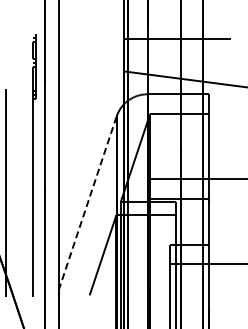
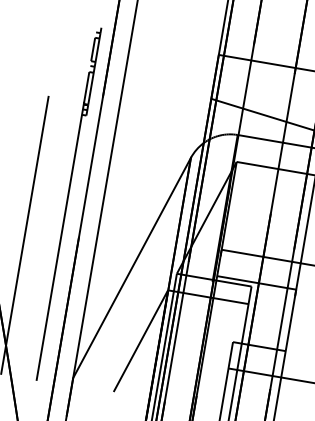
line: (87, 203) -> (131, 267), dashed -> solid

